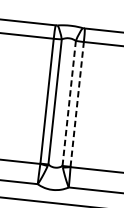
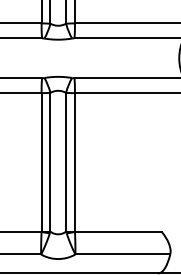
line: (69, 102) -> (66, 161), dashed -> solid
line: (76, 103) -> (74, 161), dashed -> solid

